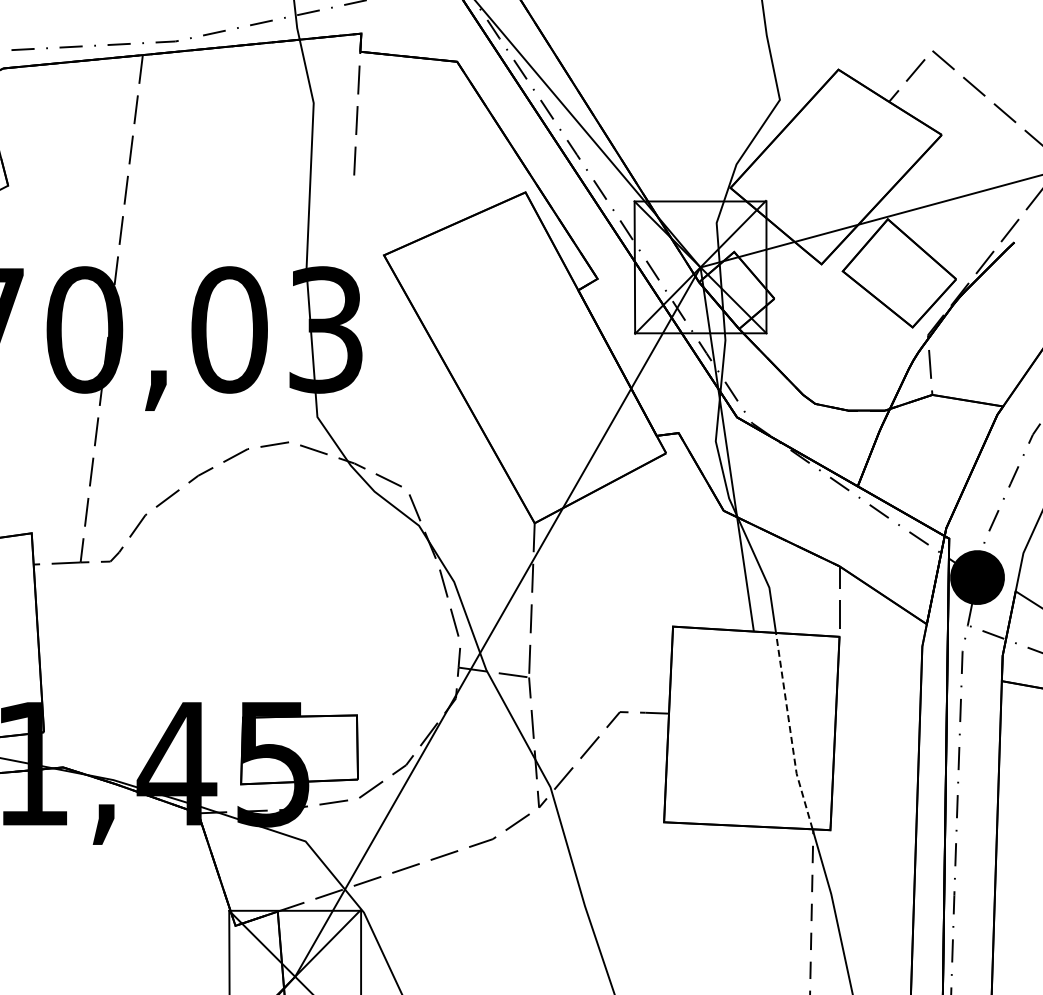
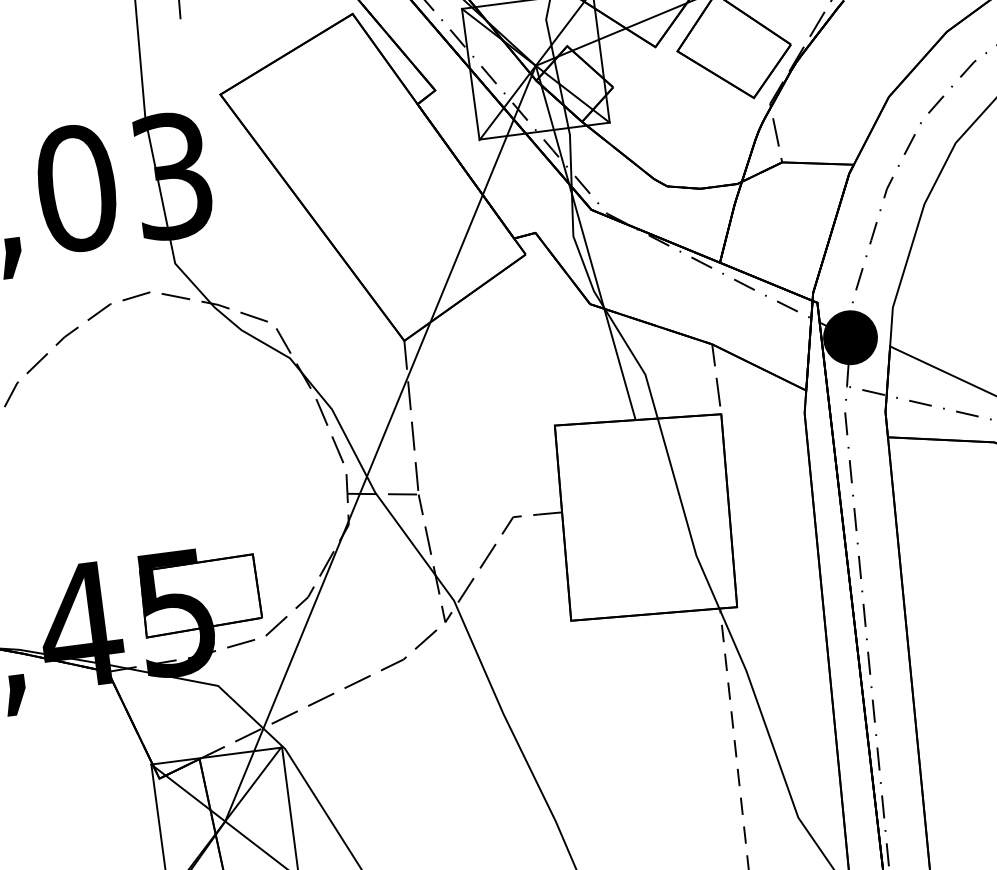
line: (790, 732) -> (684, 515), dashed -> solid

